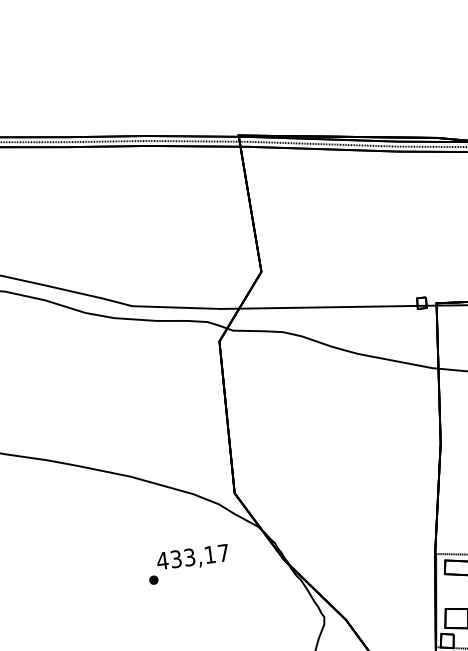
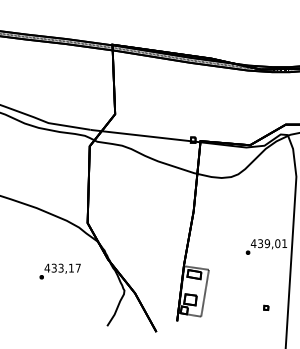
text: (187, 564) -> (59, 271), moved

